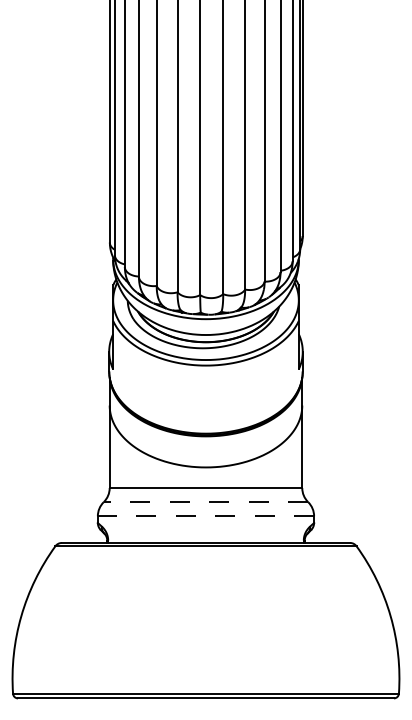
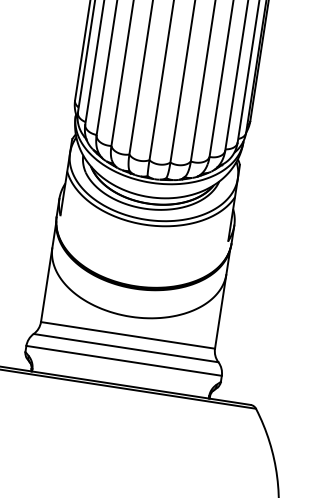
line: (205, 502) -> (125, 348), dashed -> solid
line: (205, 516) -> (123, 361), dashed -> solid

